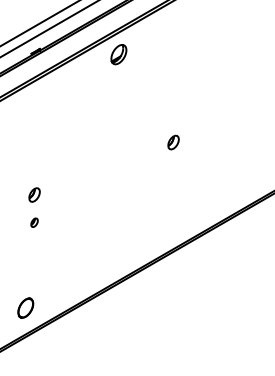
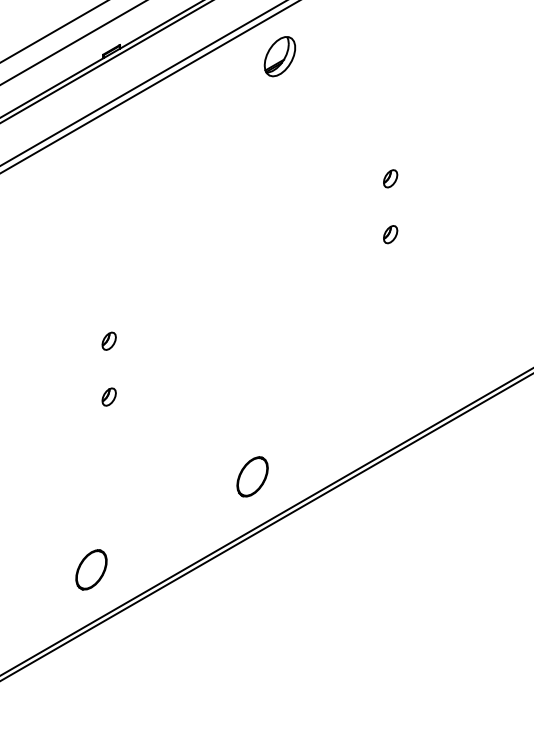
part: (173, 114) -> (390, 177), added
part: (173, 142) -> (390, 234), size x0.62
part: (34, 195) -> (109, 341), size x0.62
part: (105, 261) -> (252, 475), added

